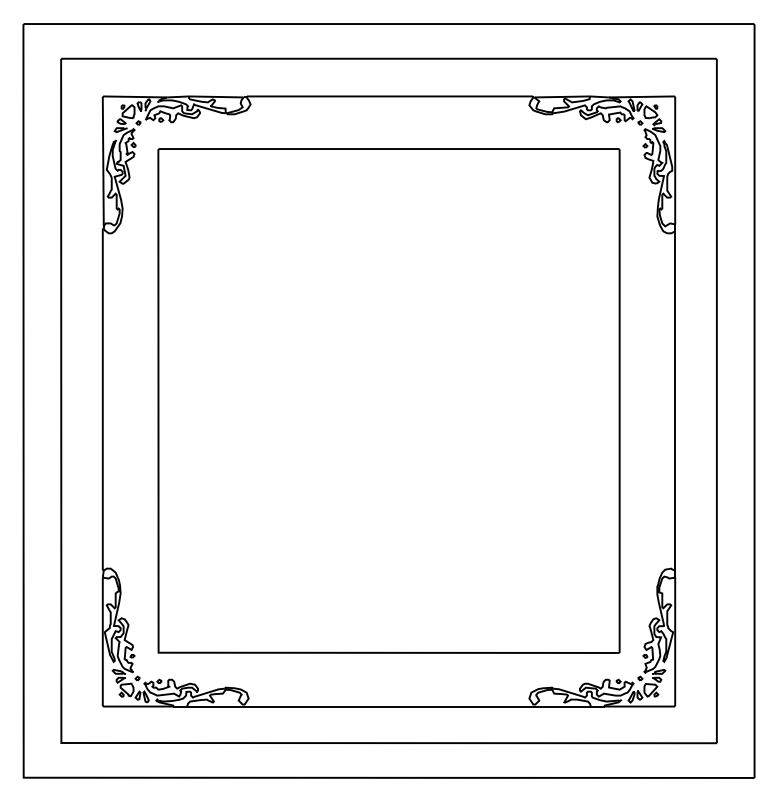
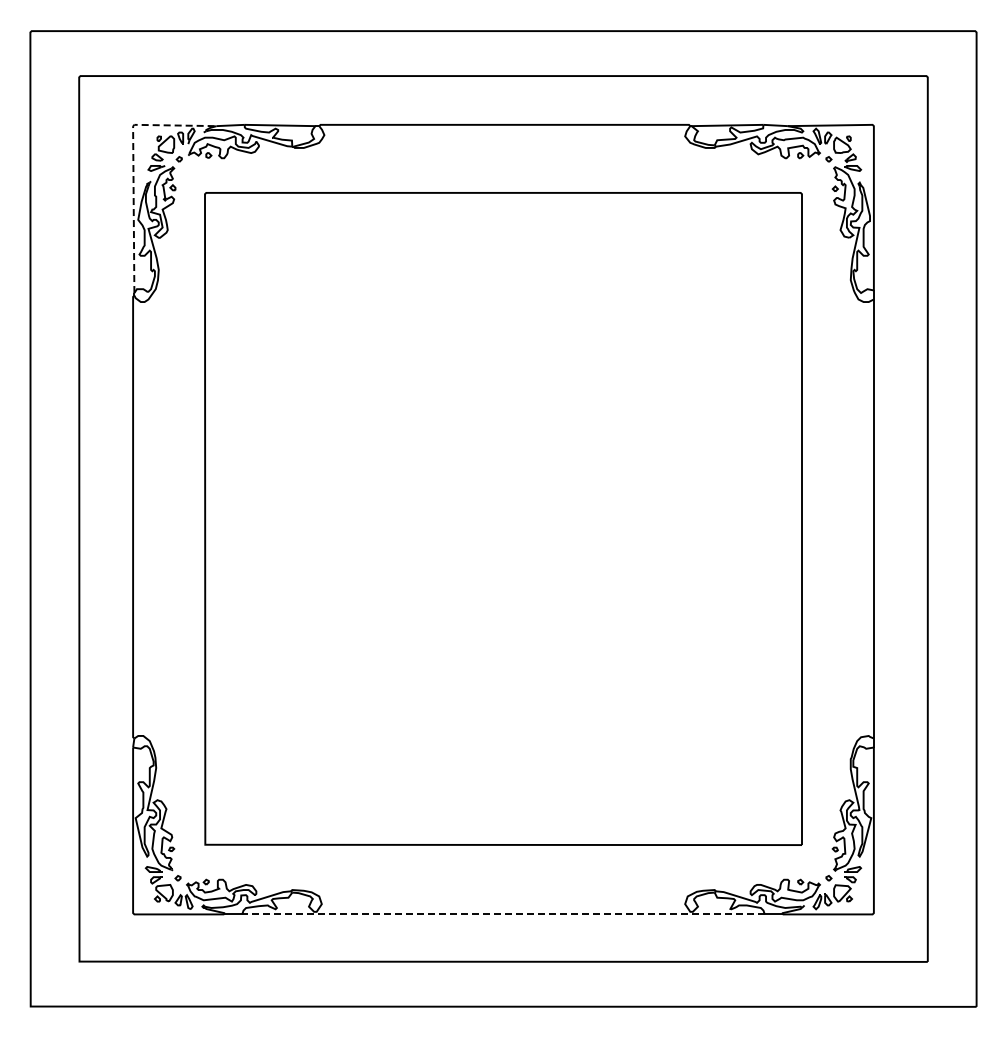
line: (103, 128) -> (133, 166), solid -> dashed
line: (389, 706) -> (503, 914), solid -> dashed

